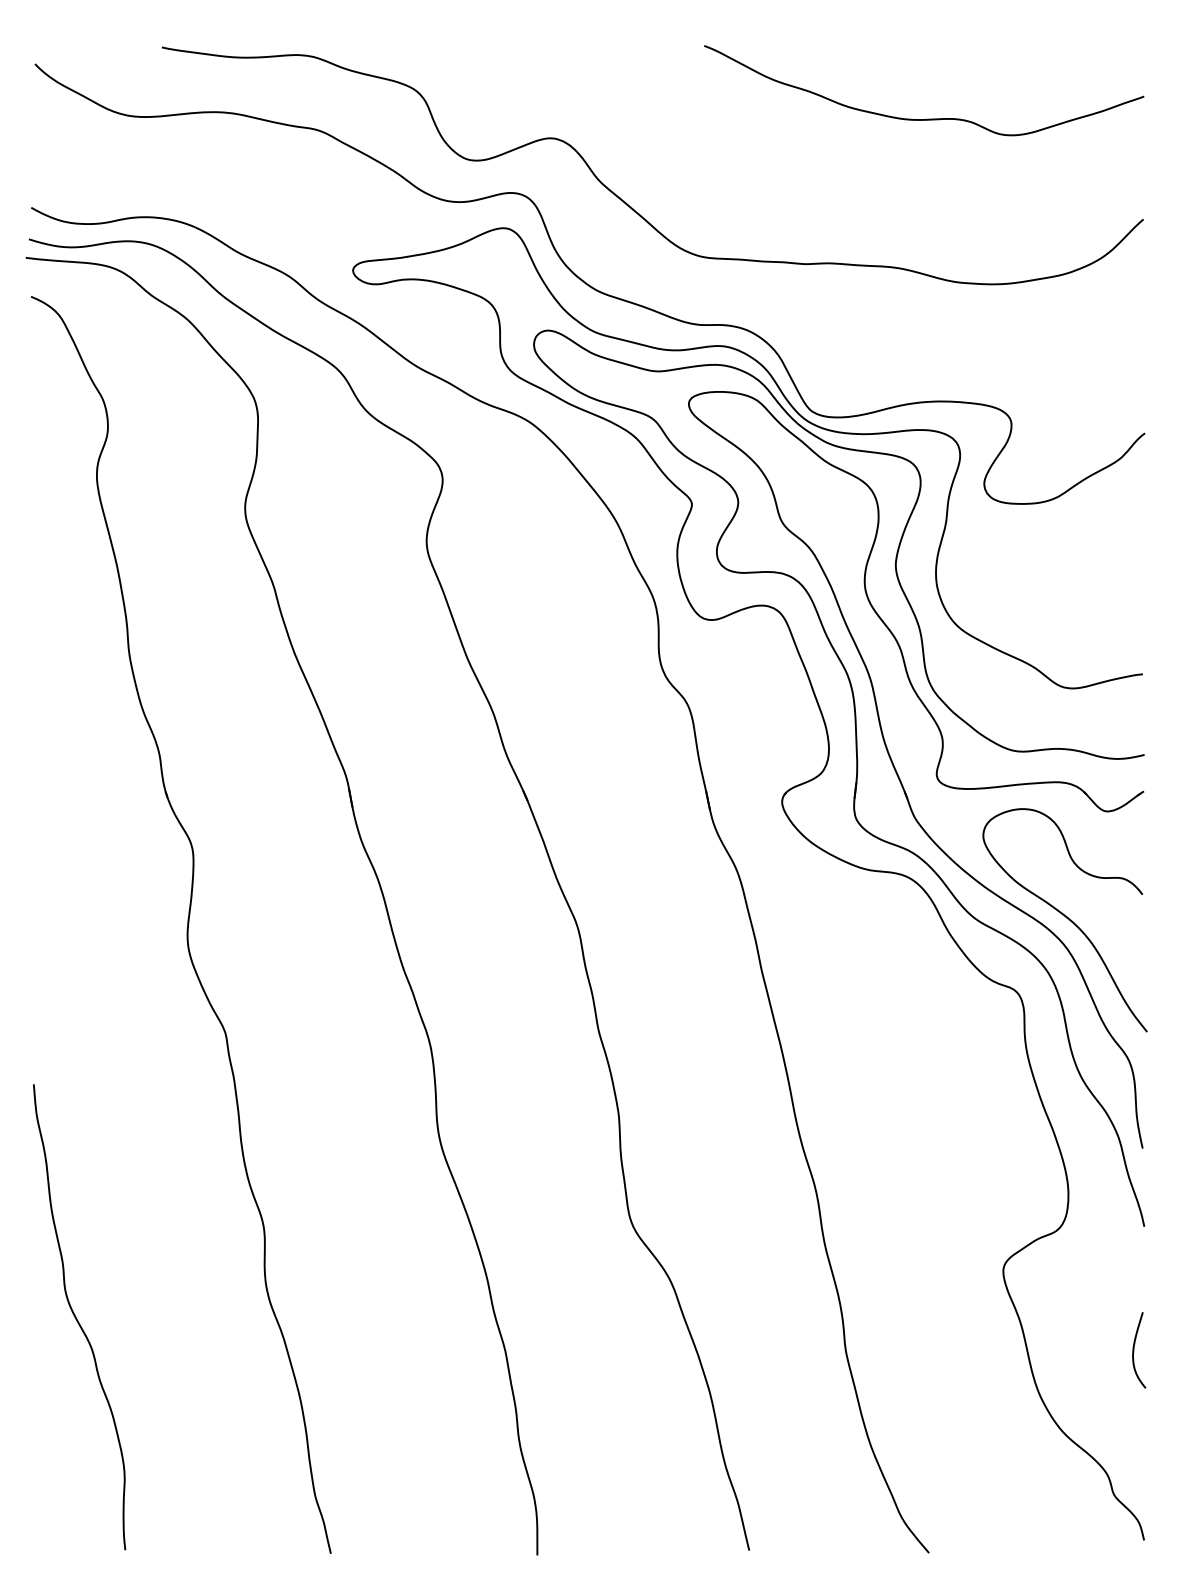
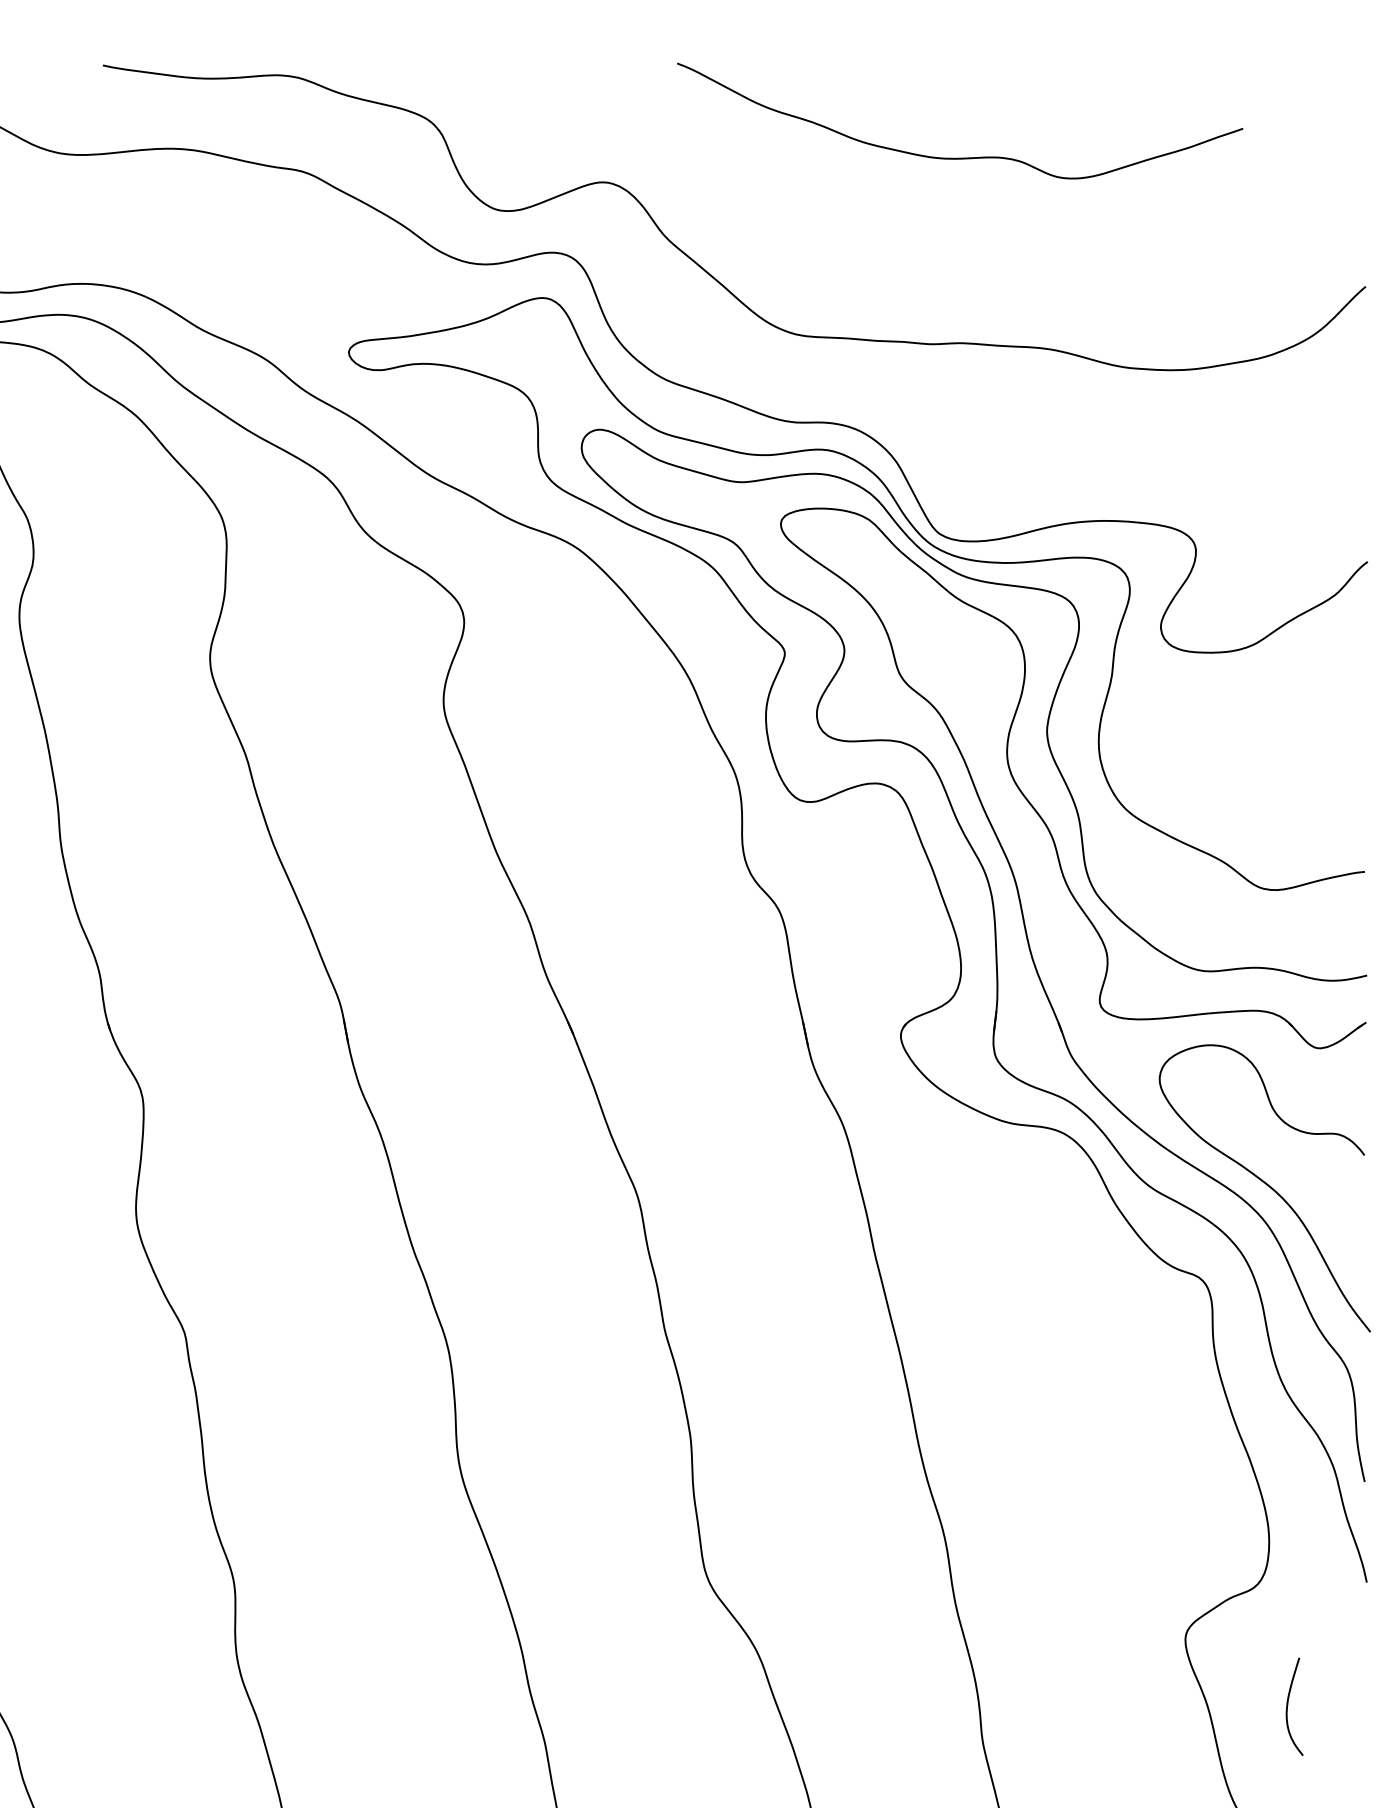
curve: (927, 118) -> (964, 156), moved
curve: (1134, 1350) -> (1288, 1706), moved

